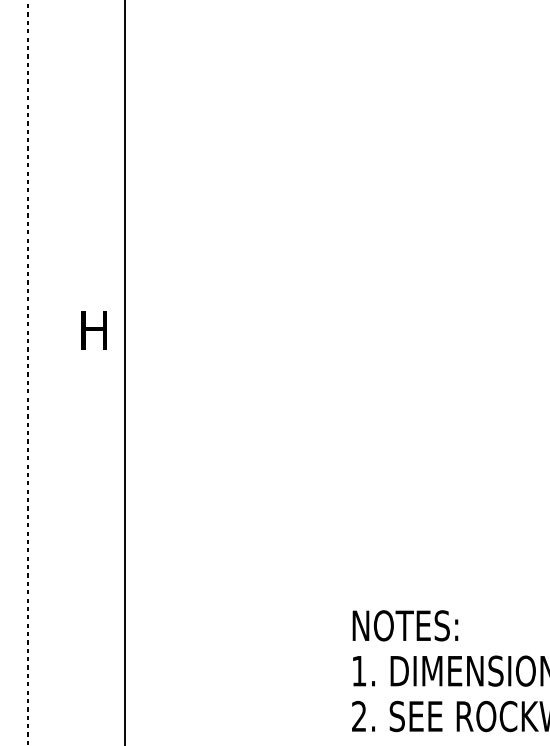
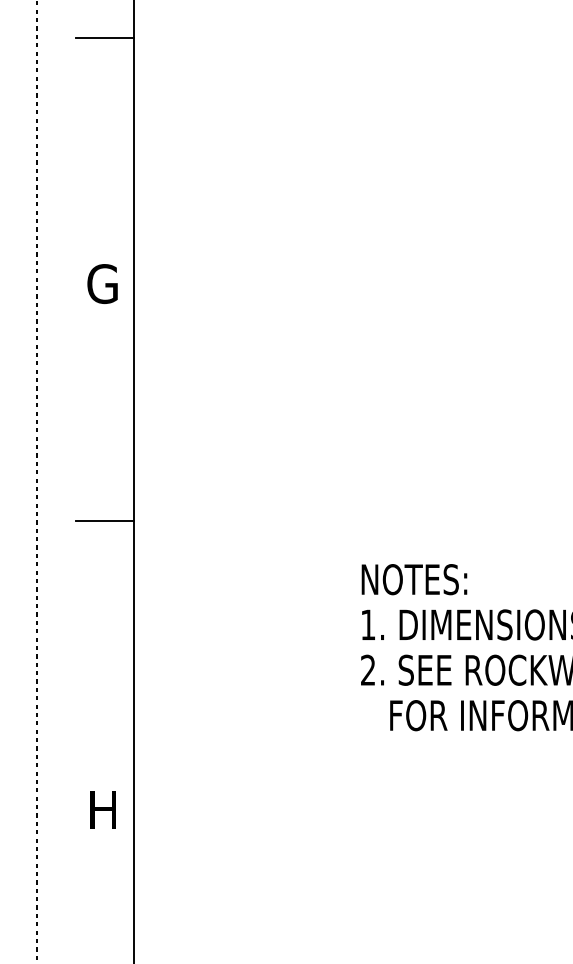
line: (96, 83) -> (105, 37), added
text: (93, 330) -> (102, 284), H -> G
line: (96, 567) -> (105, 521), added

